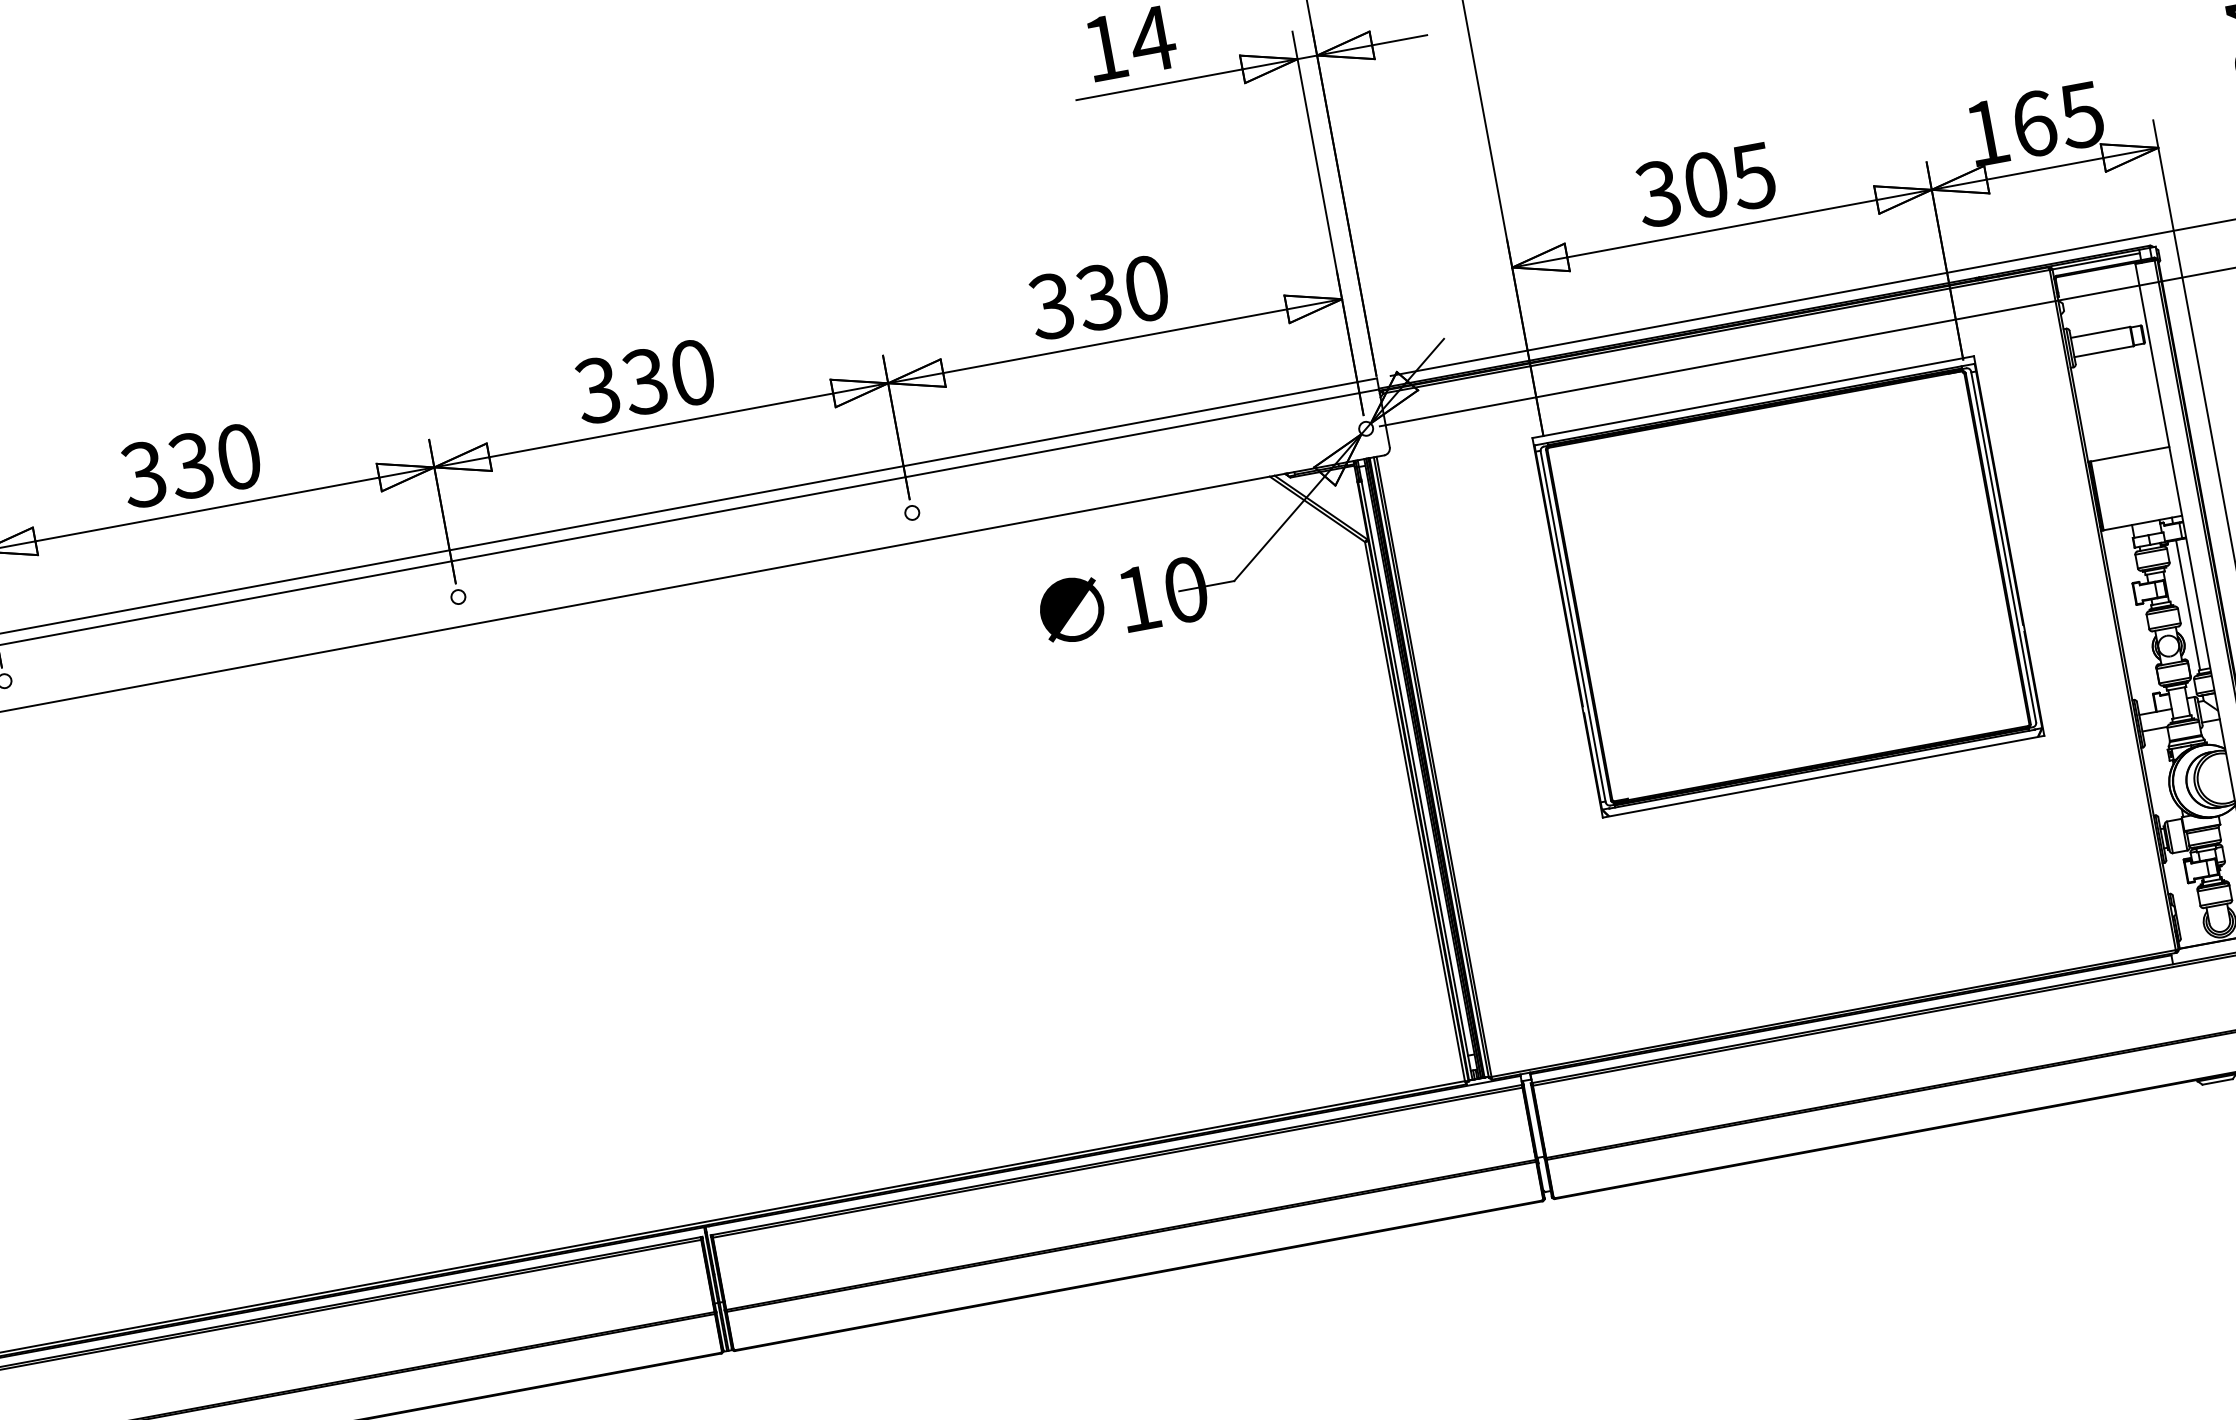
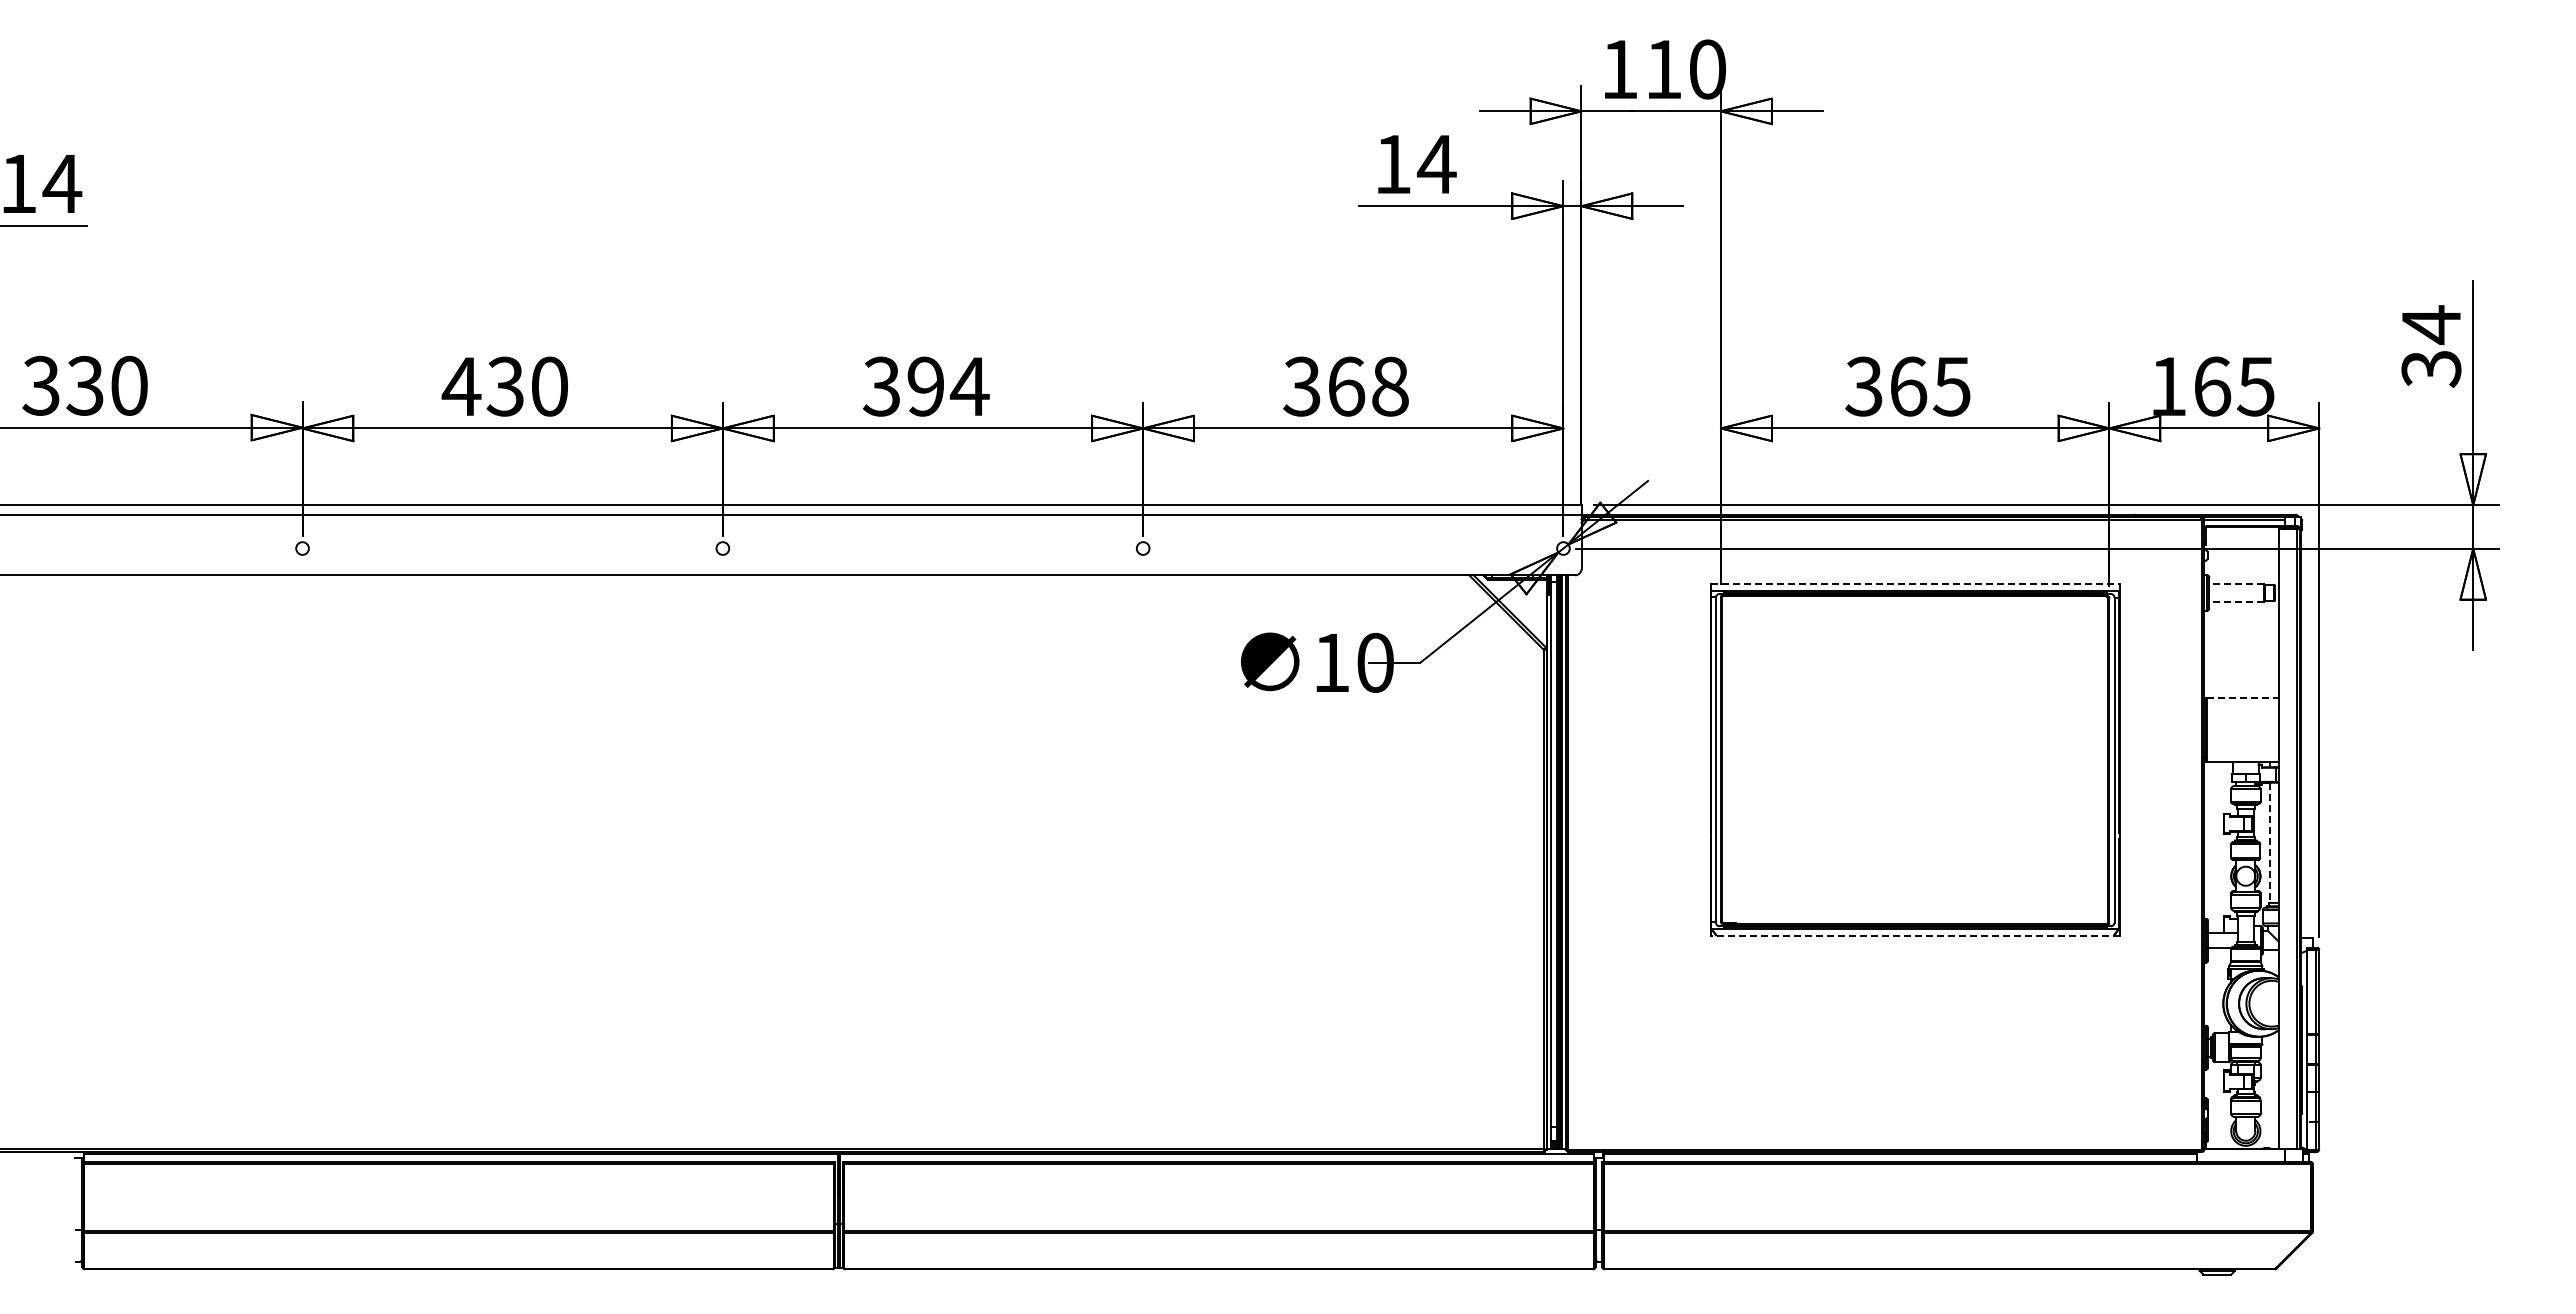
text: (1706, 184) -> (1908, 386), 305 -> 365
text: (1122, 293) -> (1367, 386), 330 -> 368
line: (2100, 332) -> (2236, 584), solid -> dashed
line: (2103, 351) -> (2236, 601), solid -> dashed
text: (668, 377) -> (947, 386), 330 -> 394
line: (1753, 397) -> (1915, 584), solid -> dashed
line: (2130, 454) -> (2243, 698), solid -> dashed
text: (143, 474) -> (461, 386), 330 -> 430
line: (2188, 605) -> (2270, 843), solid -> dashed
line: (1822, 776) -> (1914, 935), solid -> dashed

